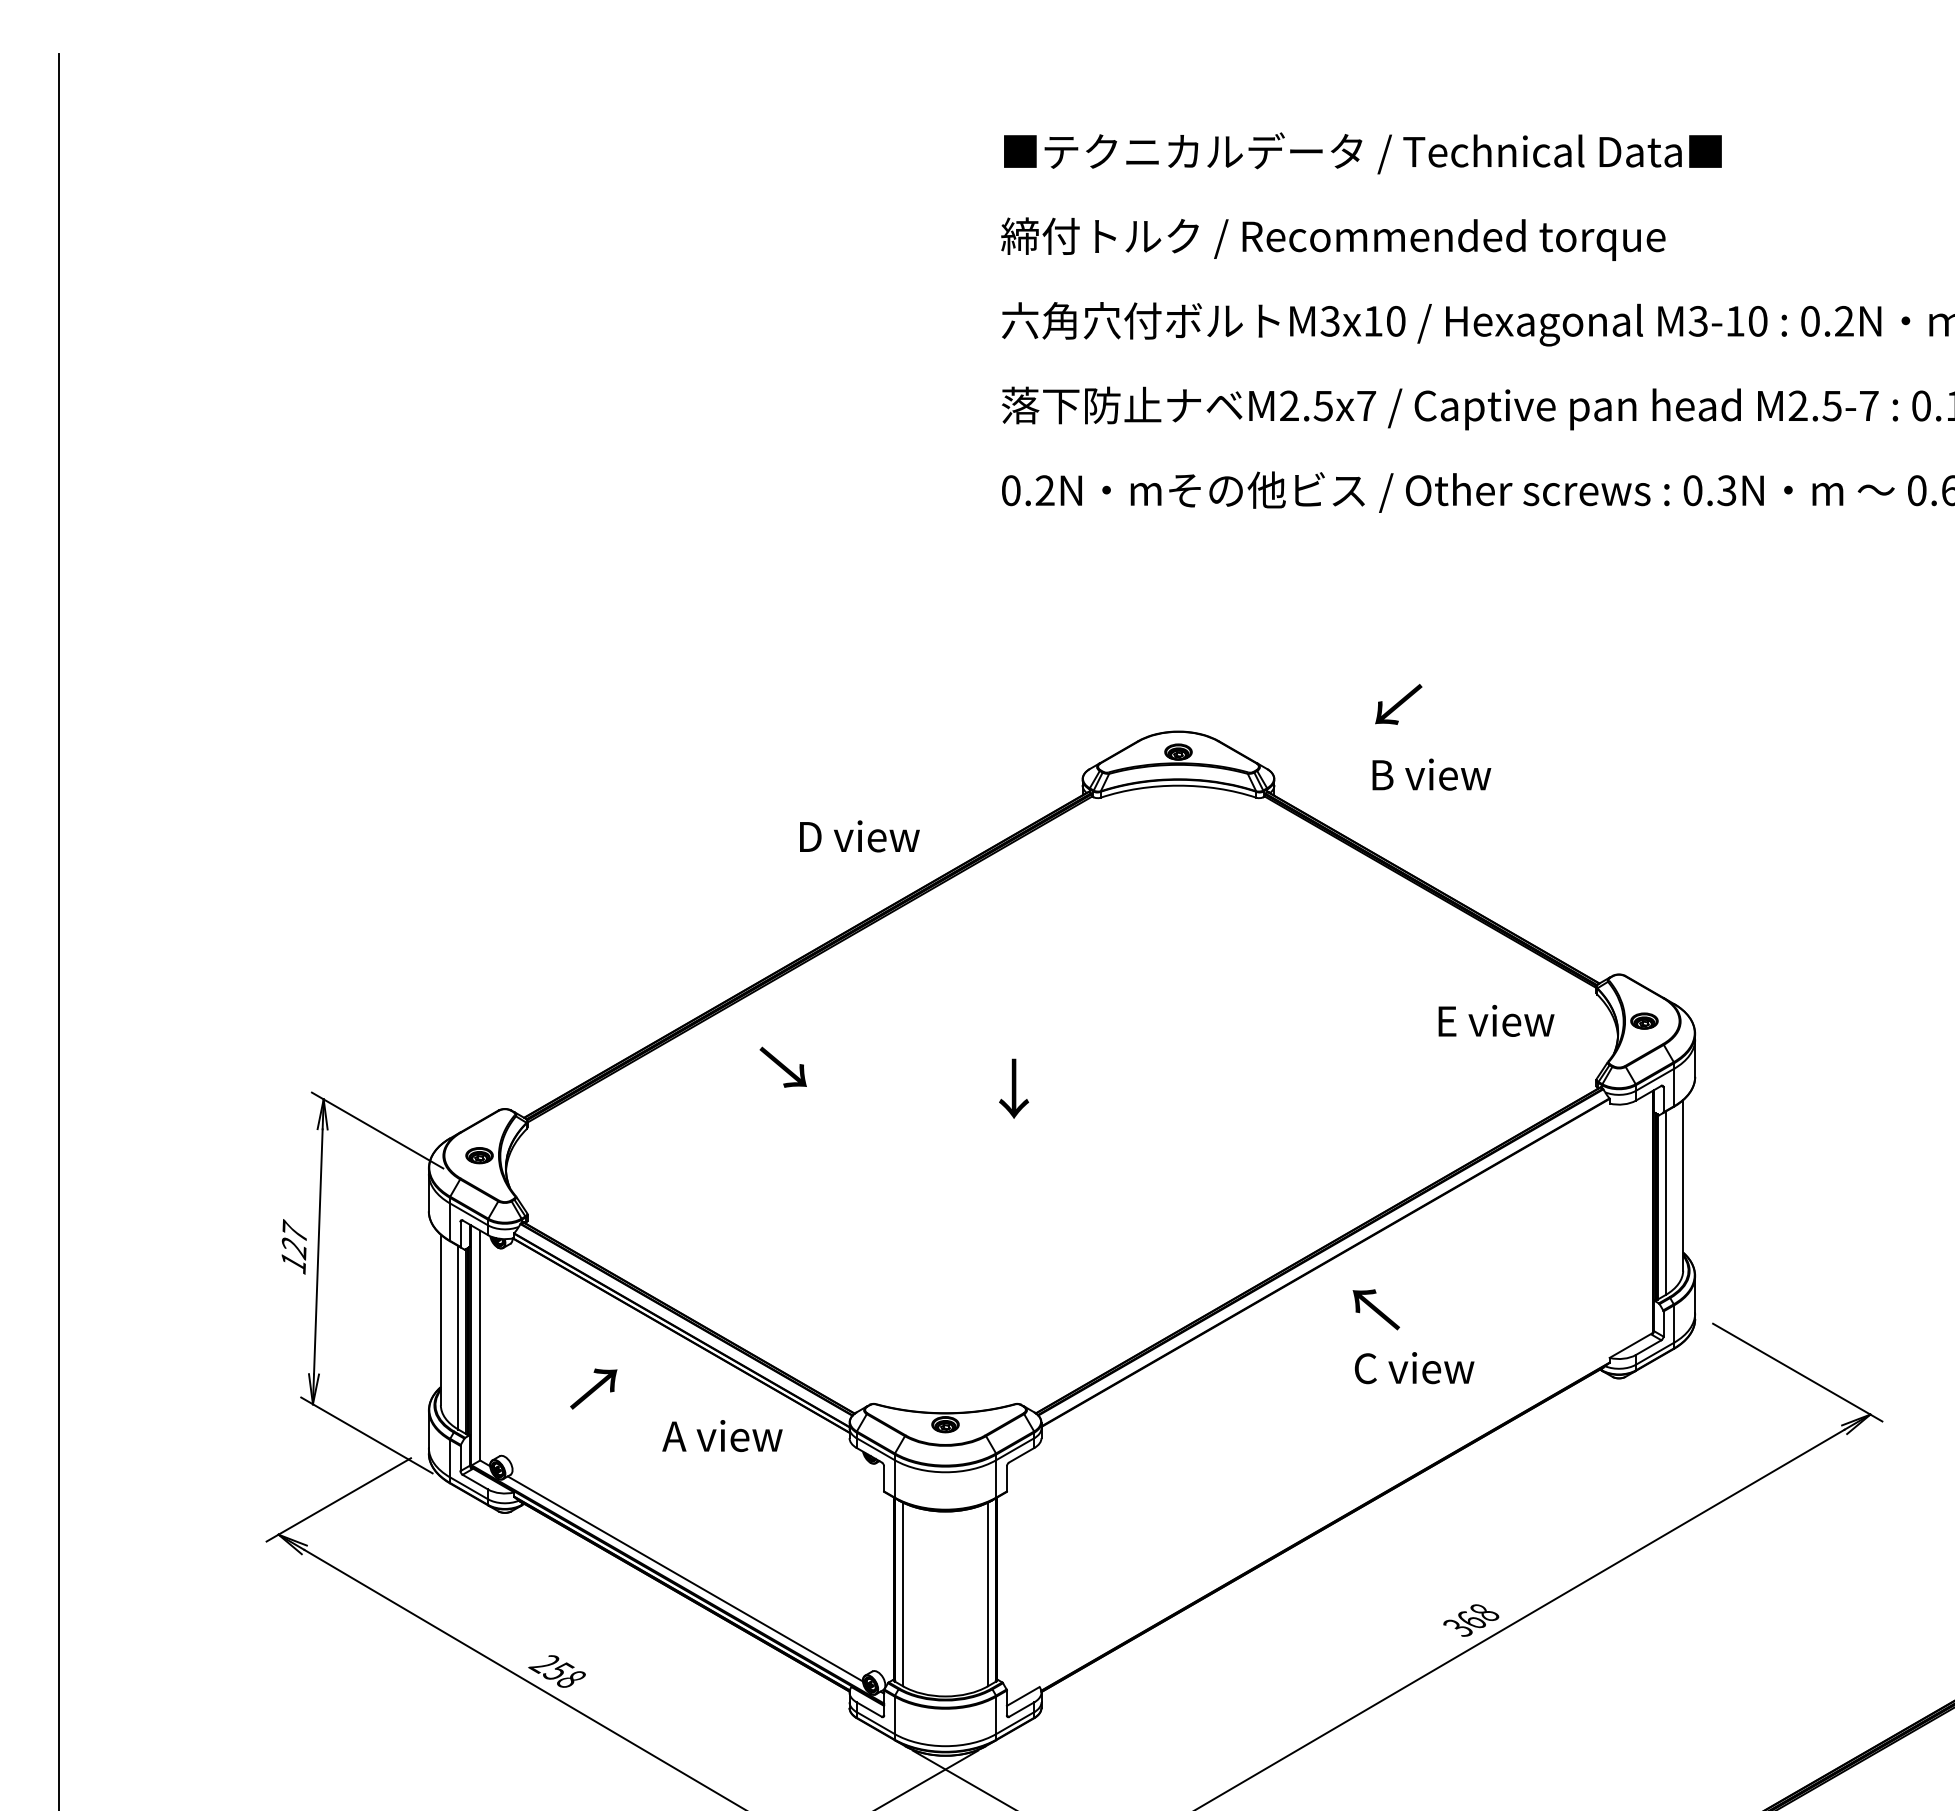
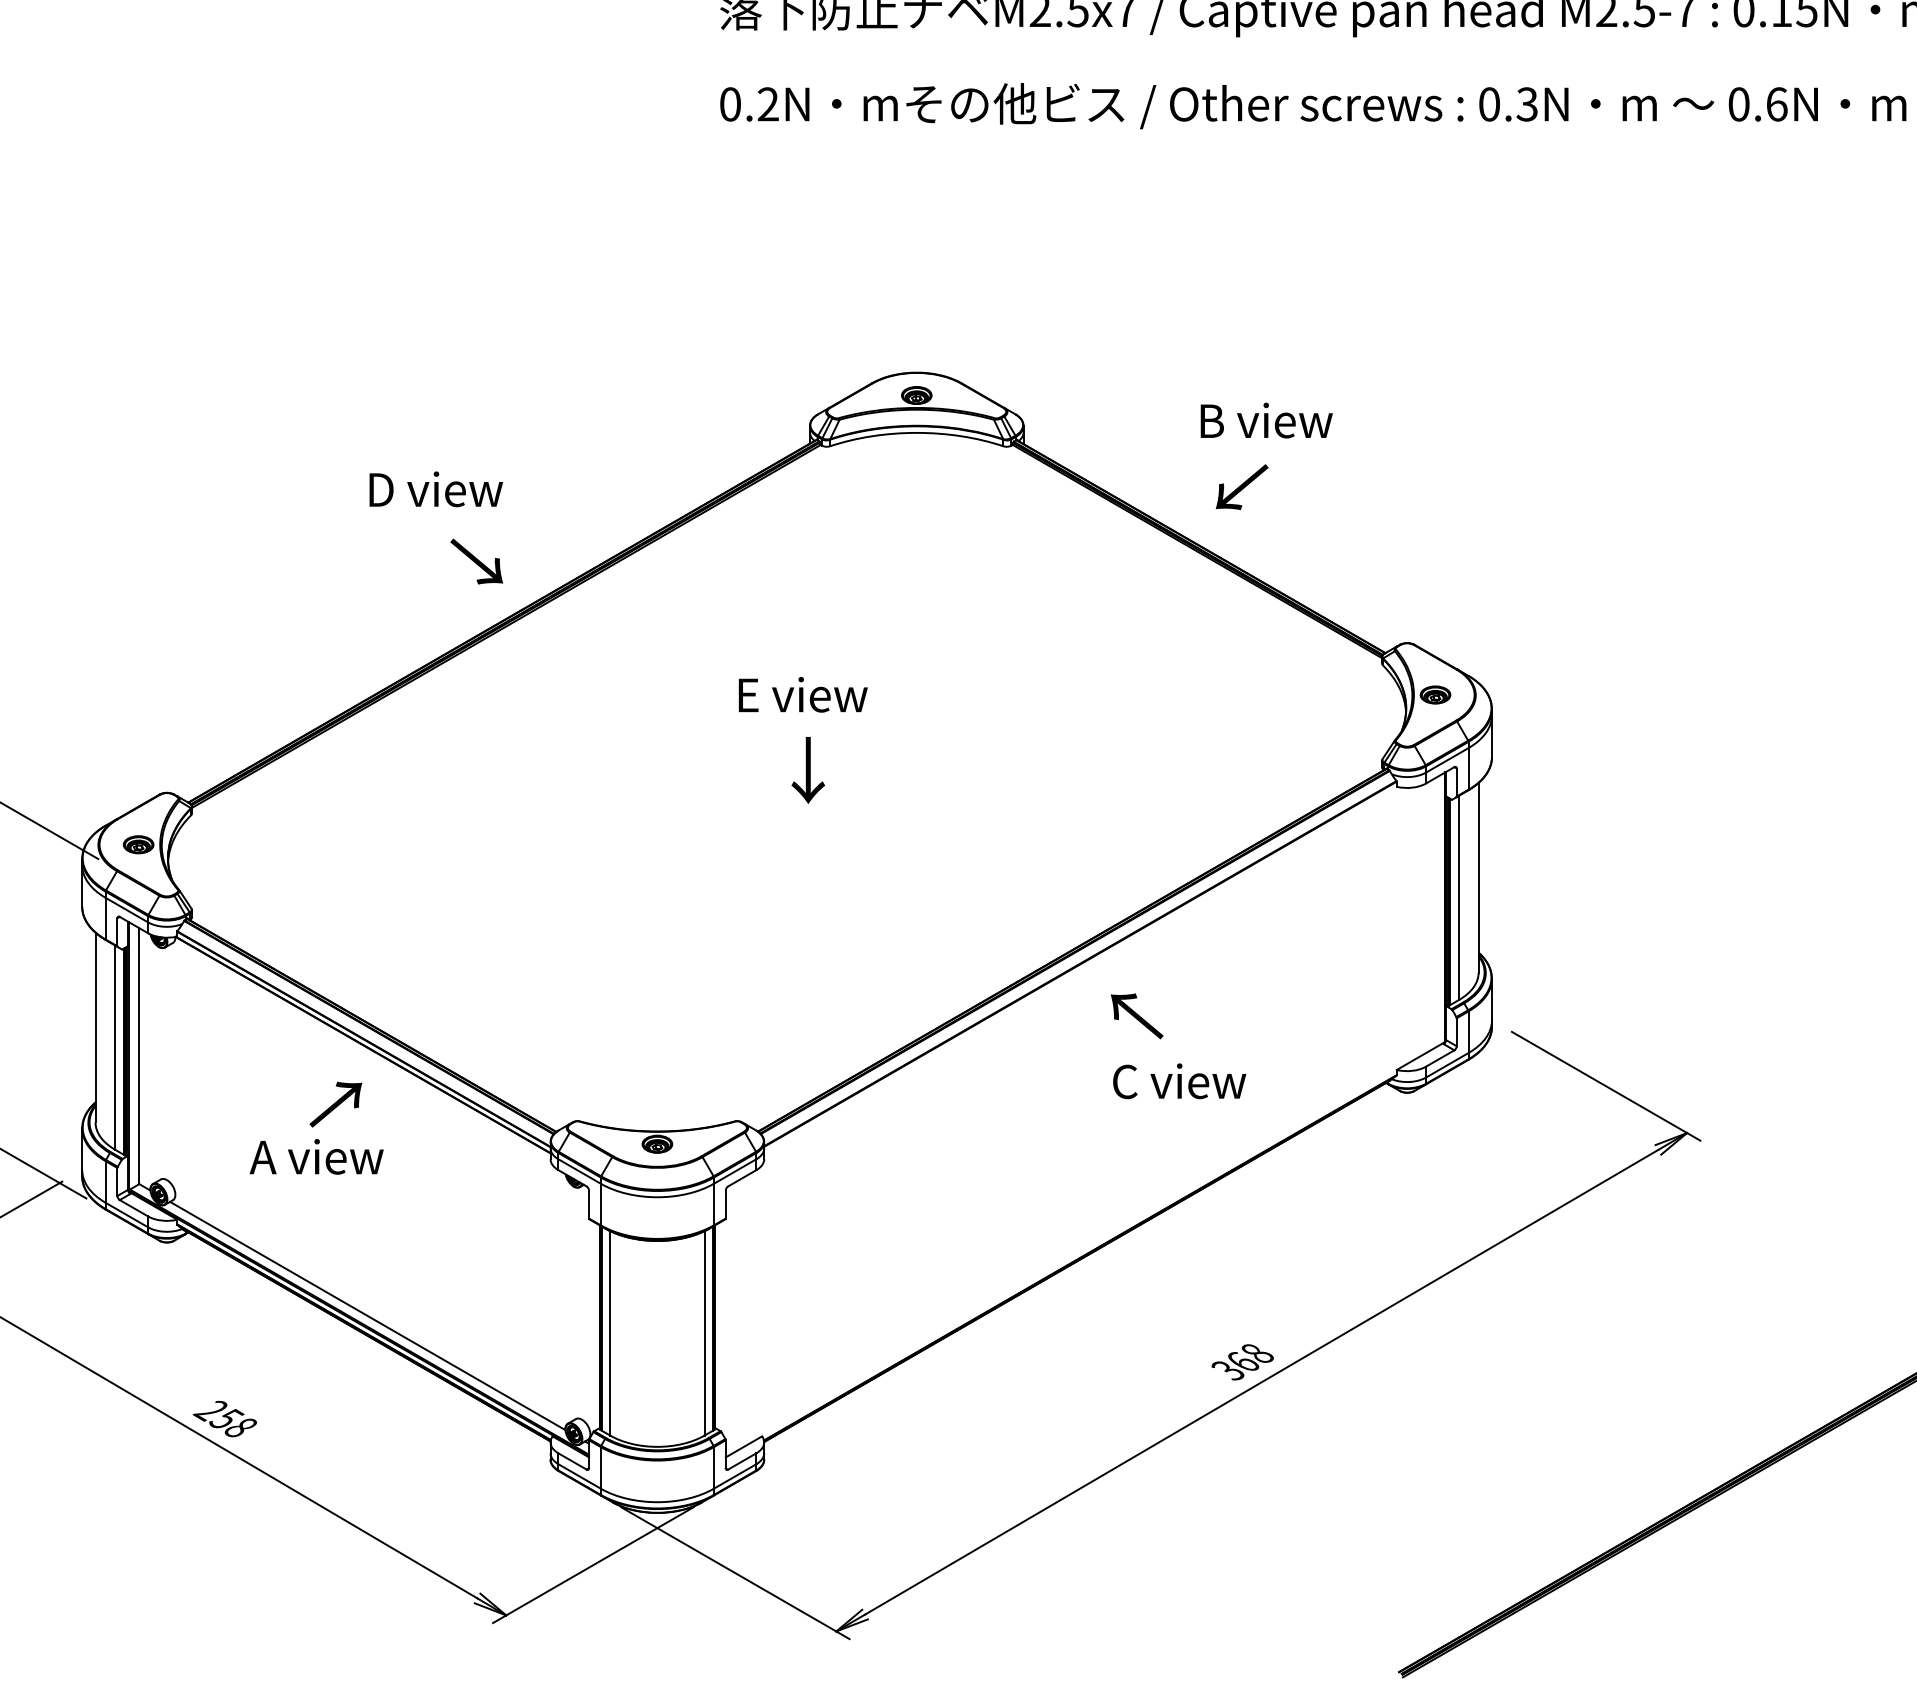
text: (1398, 704) -> (1241, 487), moved
text: (1431, 774) -> (1266, 420), moved
text: (859, 836) -> (435, 489), moved
text: (1496, 1020) -> (803, 694), moved
text: (782, 1066) -> (475, 560), moved
text: (1014, 1088) -> (808, 770), moved
text: (593, 1388) -> (335, 1103), moved
text: (722, 1435) -> (316, 1156), moved

